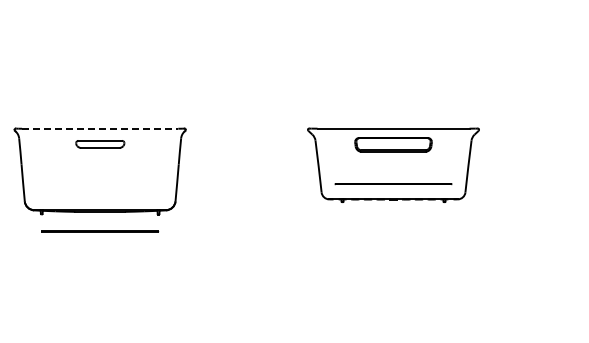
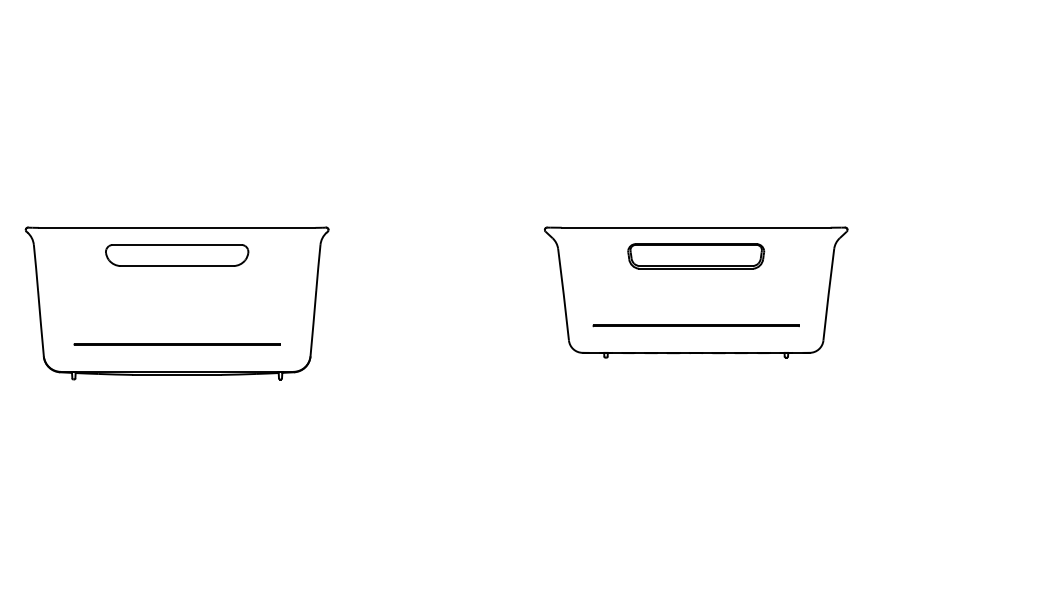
line: (100, 128) -> (177, 227), dashed -> solid
part: (100, 144) -> (177, 255), size x1.67
line: (100, 231) -> (177, 344), moved

